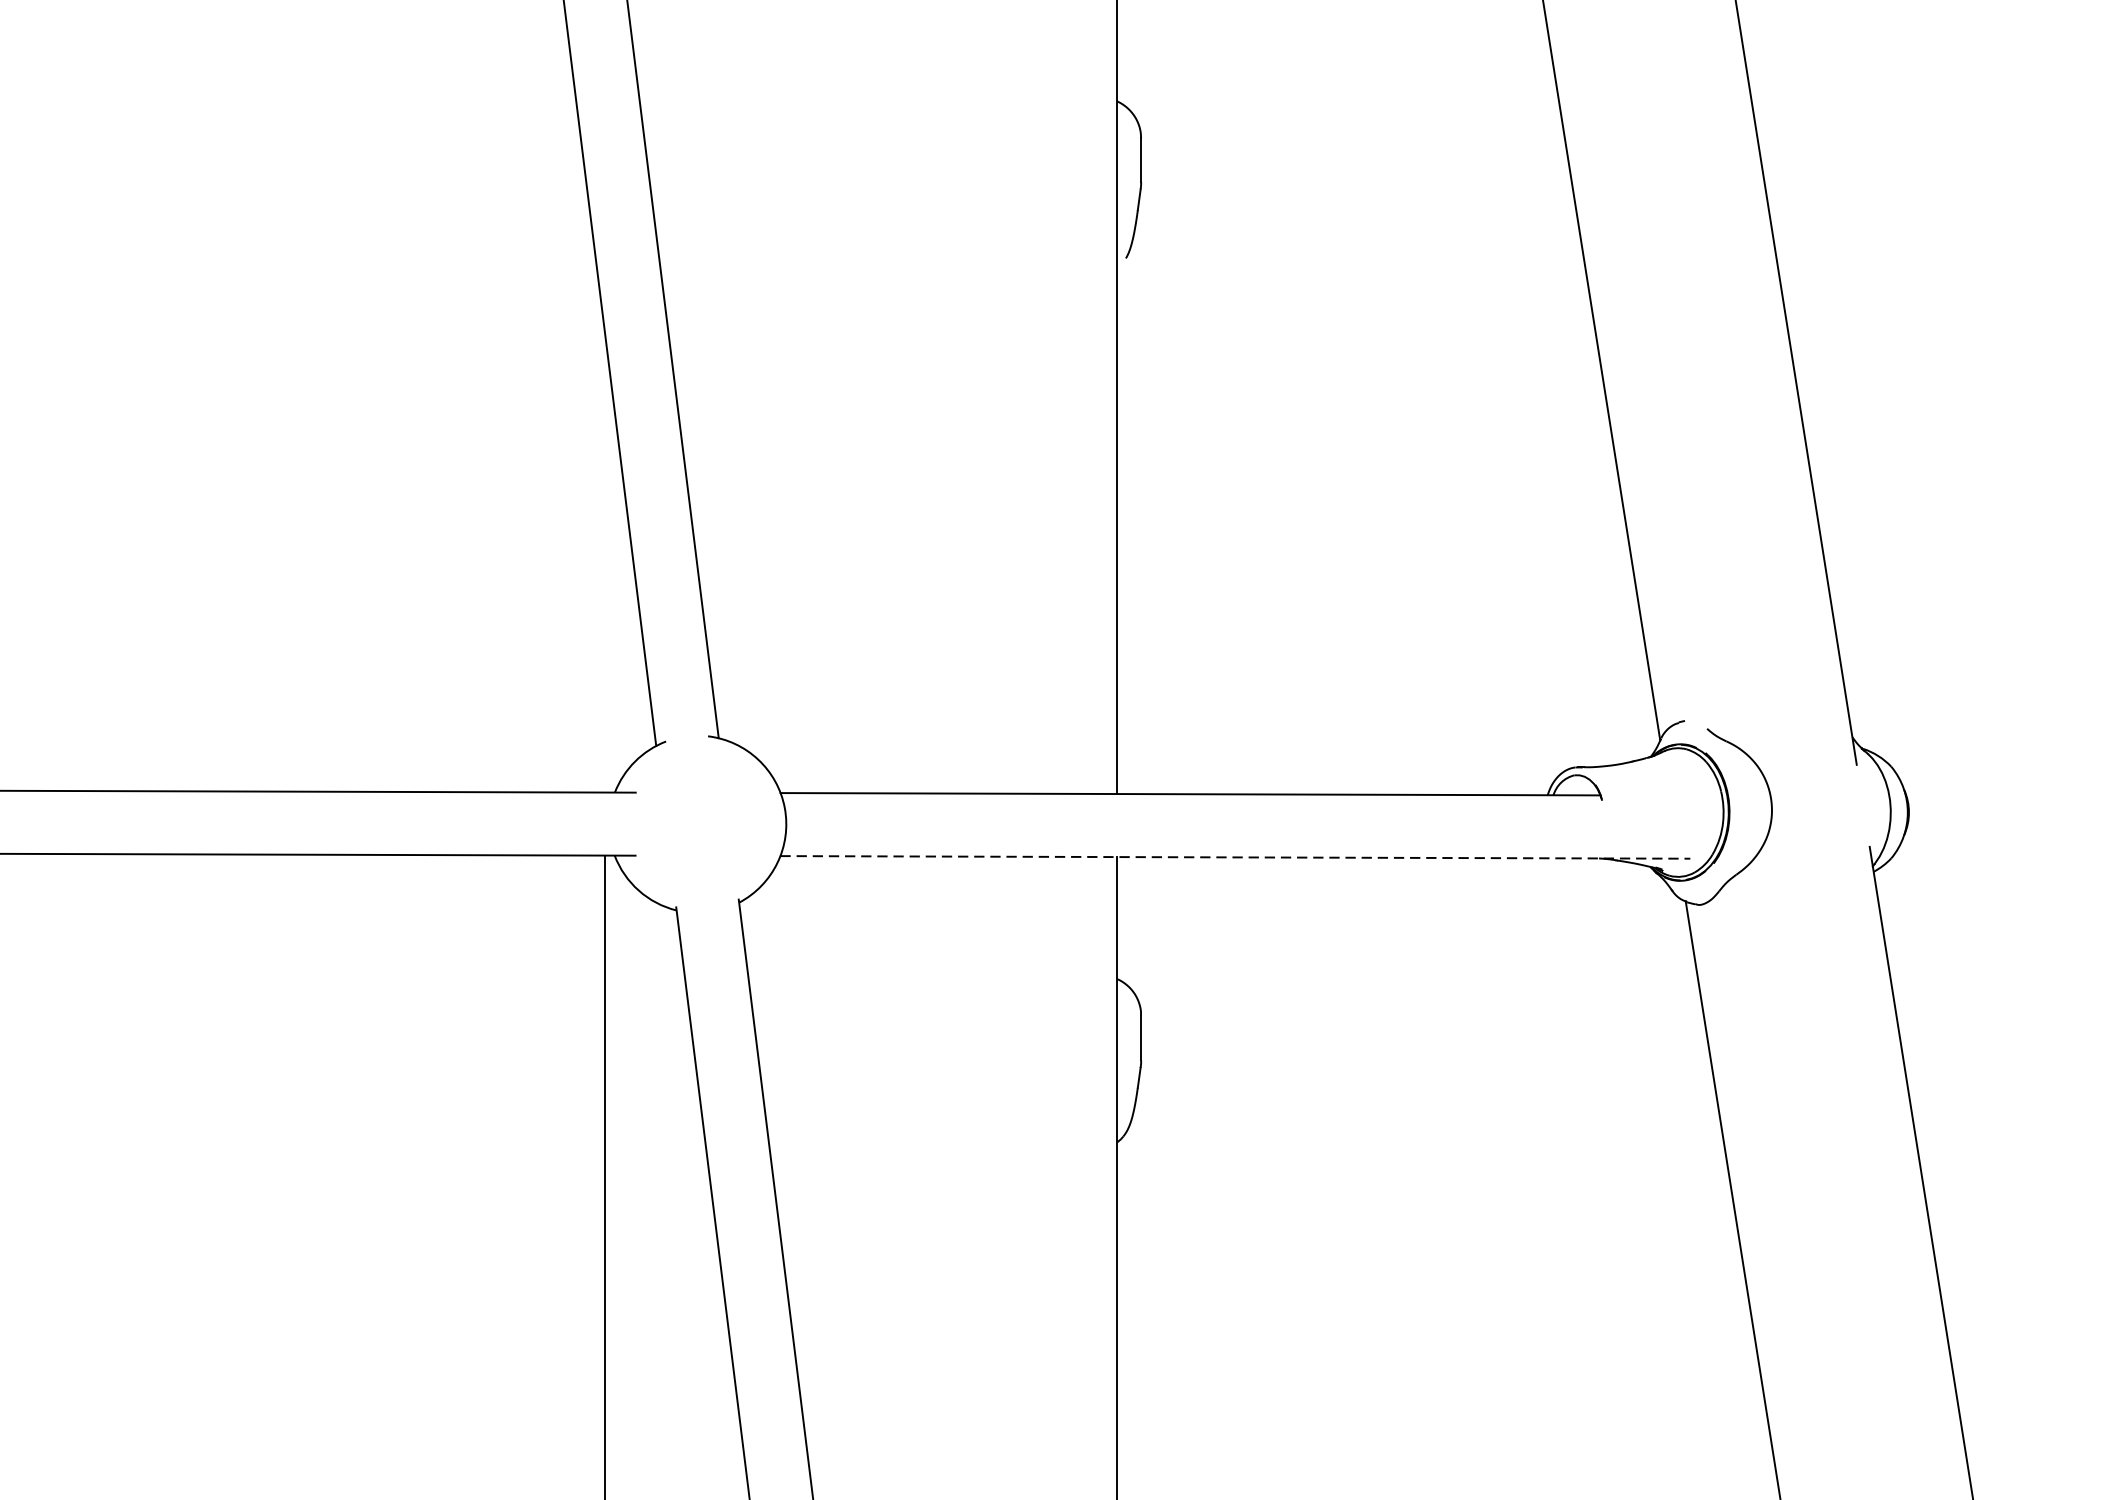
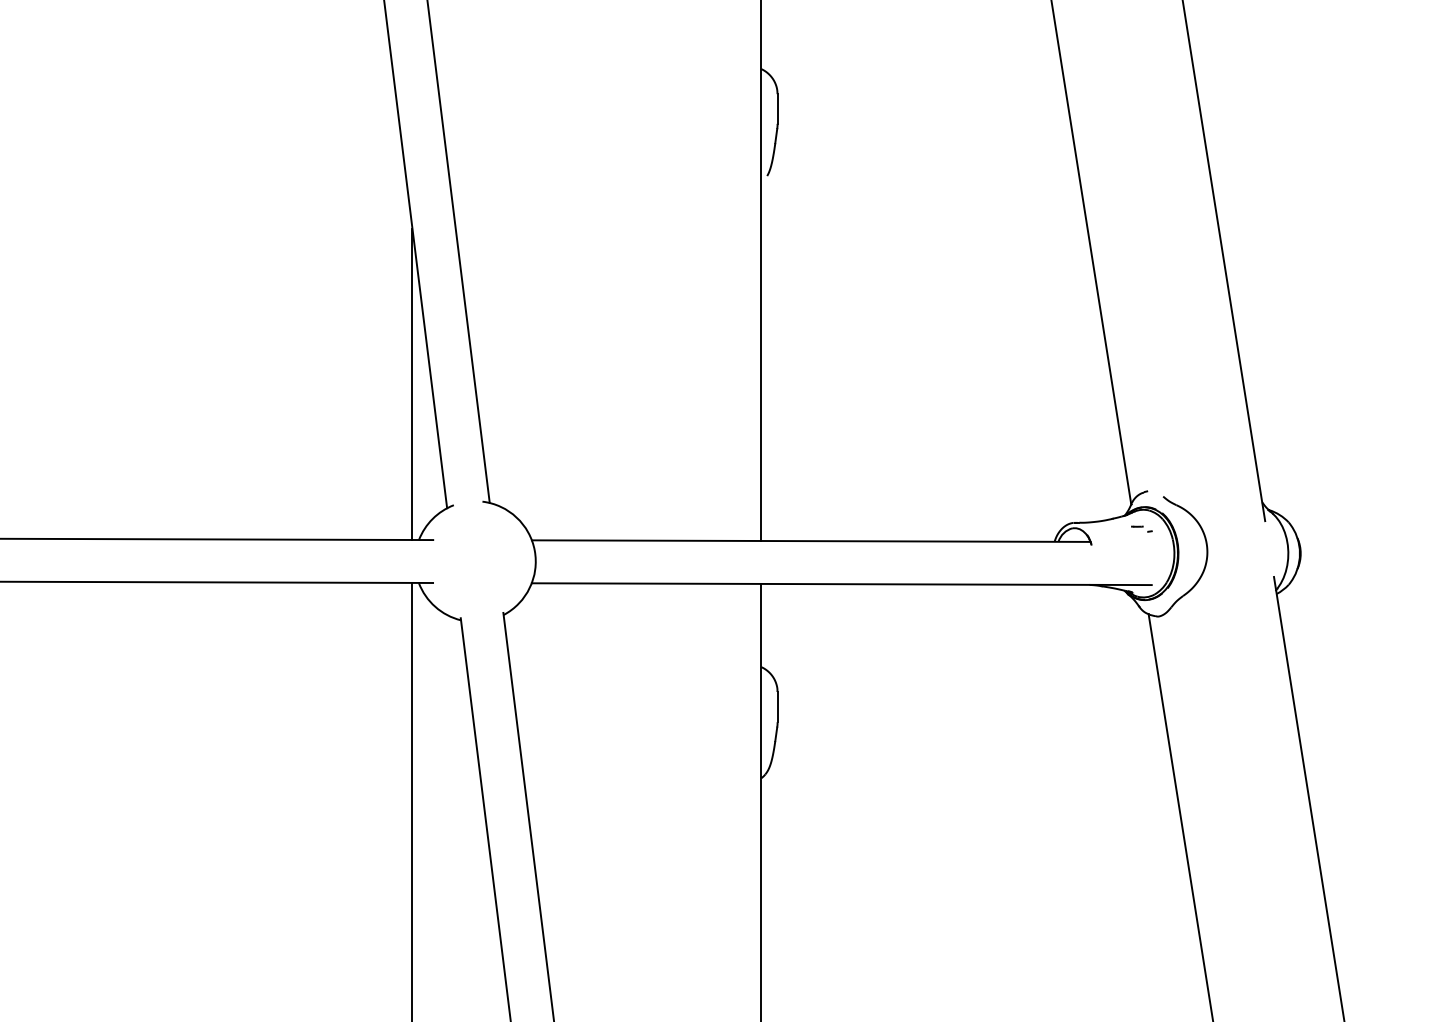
line: (605, 564) -> (412, 384), added
part: (1675, 775) -> (1141, 528), added
line: (1234, 857) -> (841, 584), dashed -> solid

